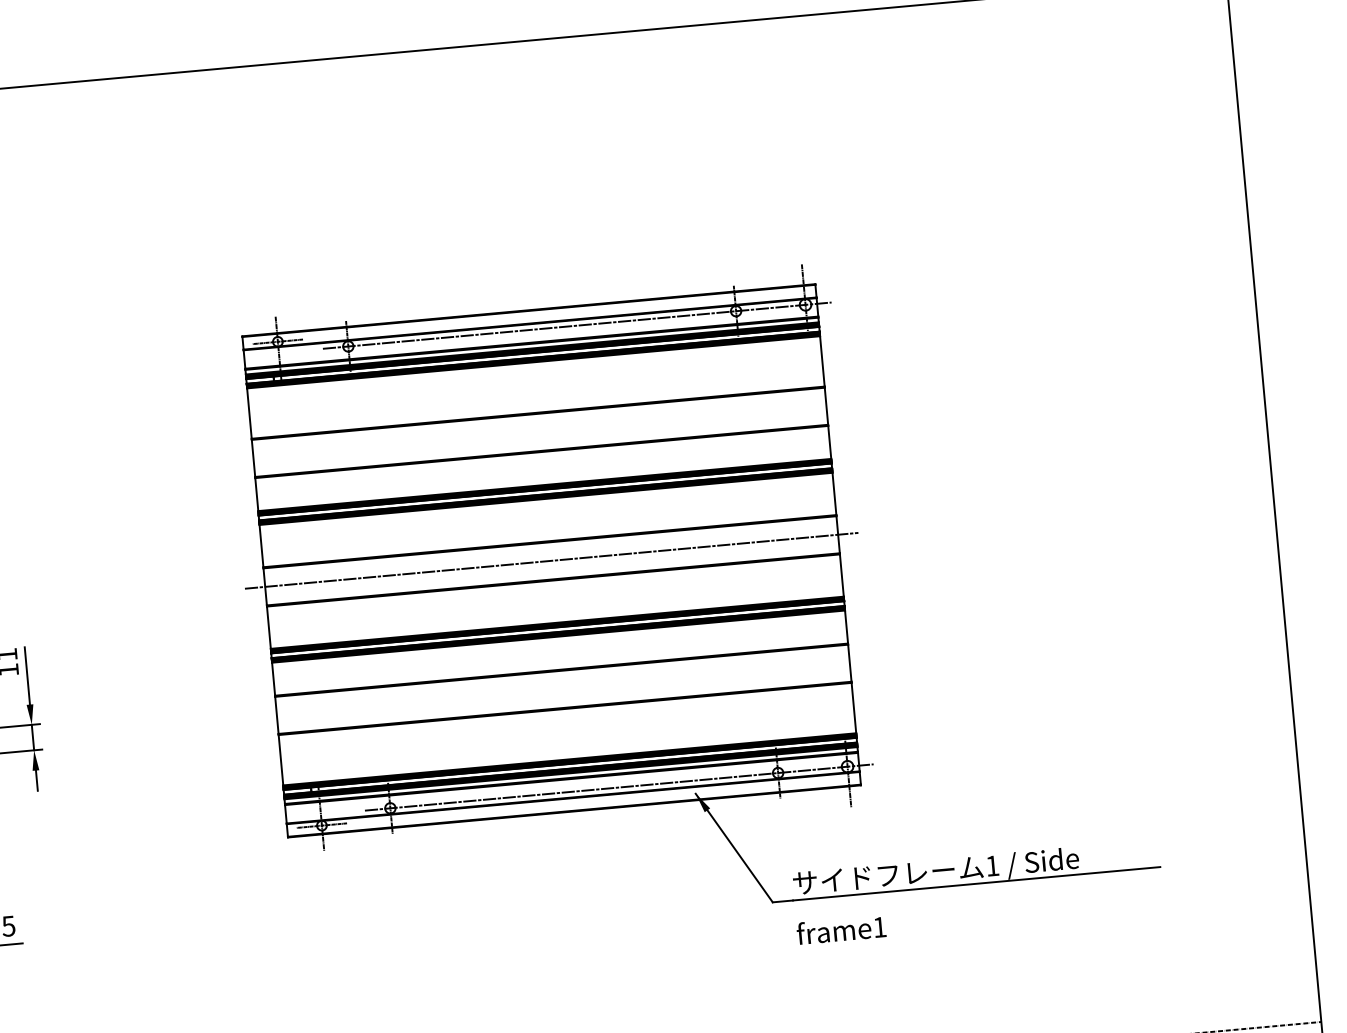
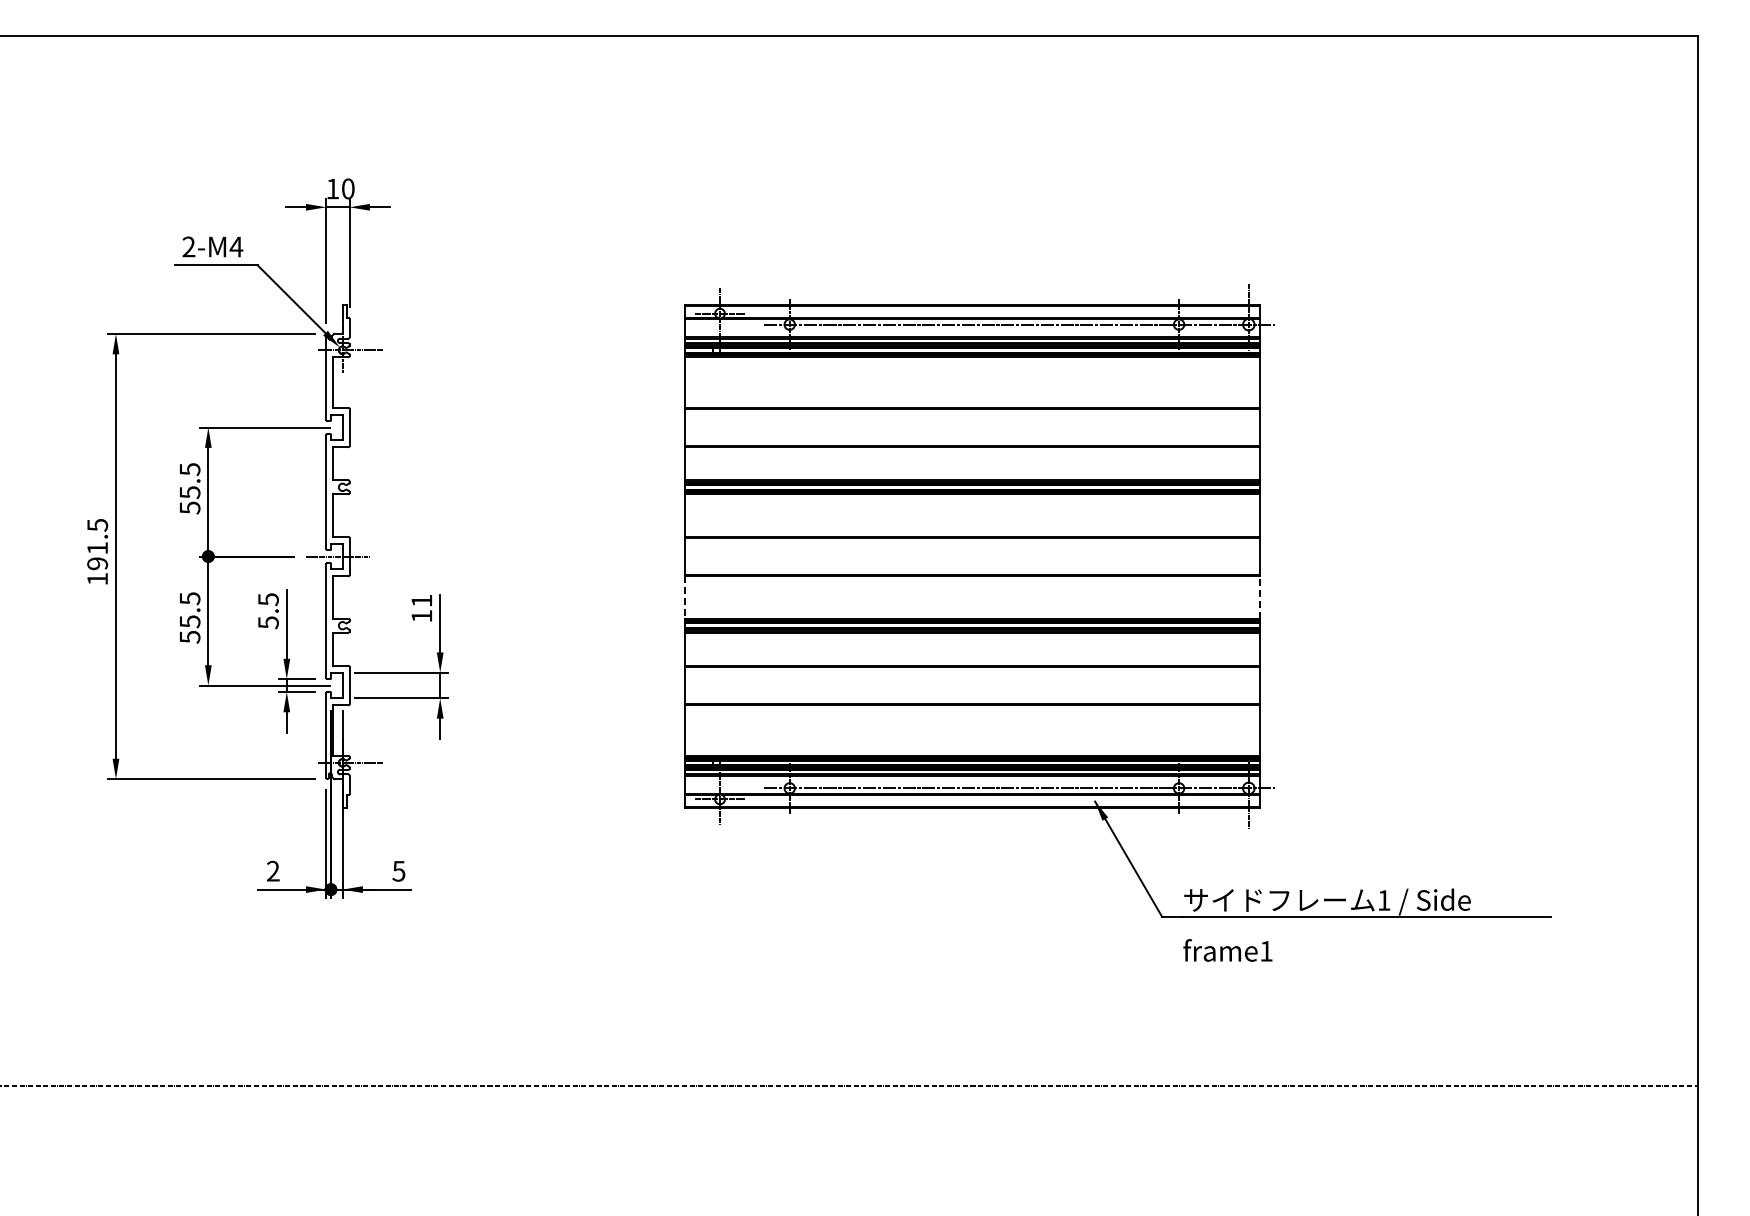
line: (551, 560) -> (972, 556), removed
line: (841, 575) -> (1260, 597), solid -> dashed
line: (269, 628) -> (685, 598), solid -> dashed

